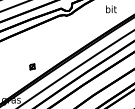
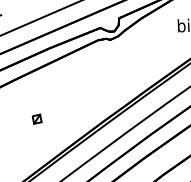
part: (32, 66) -> (37, 118), moved

